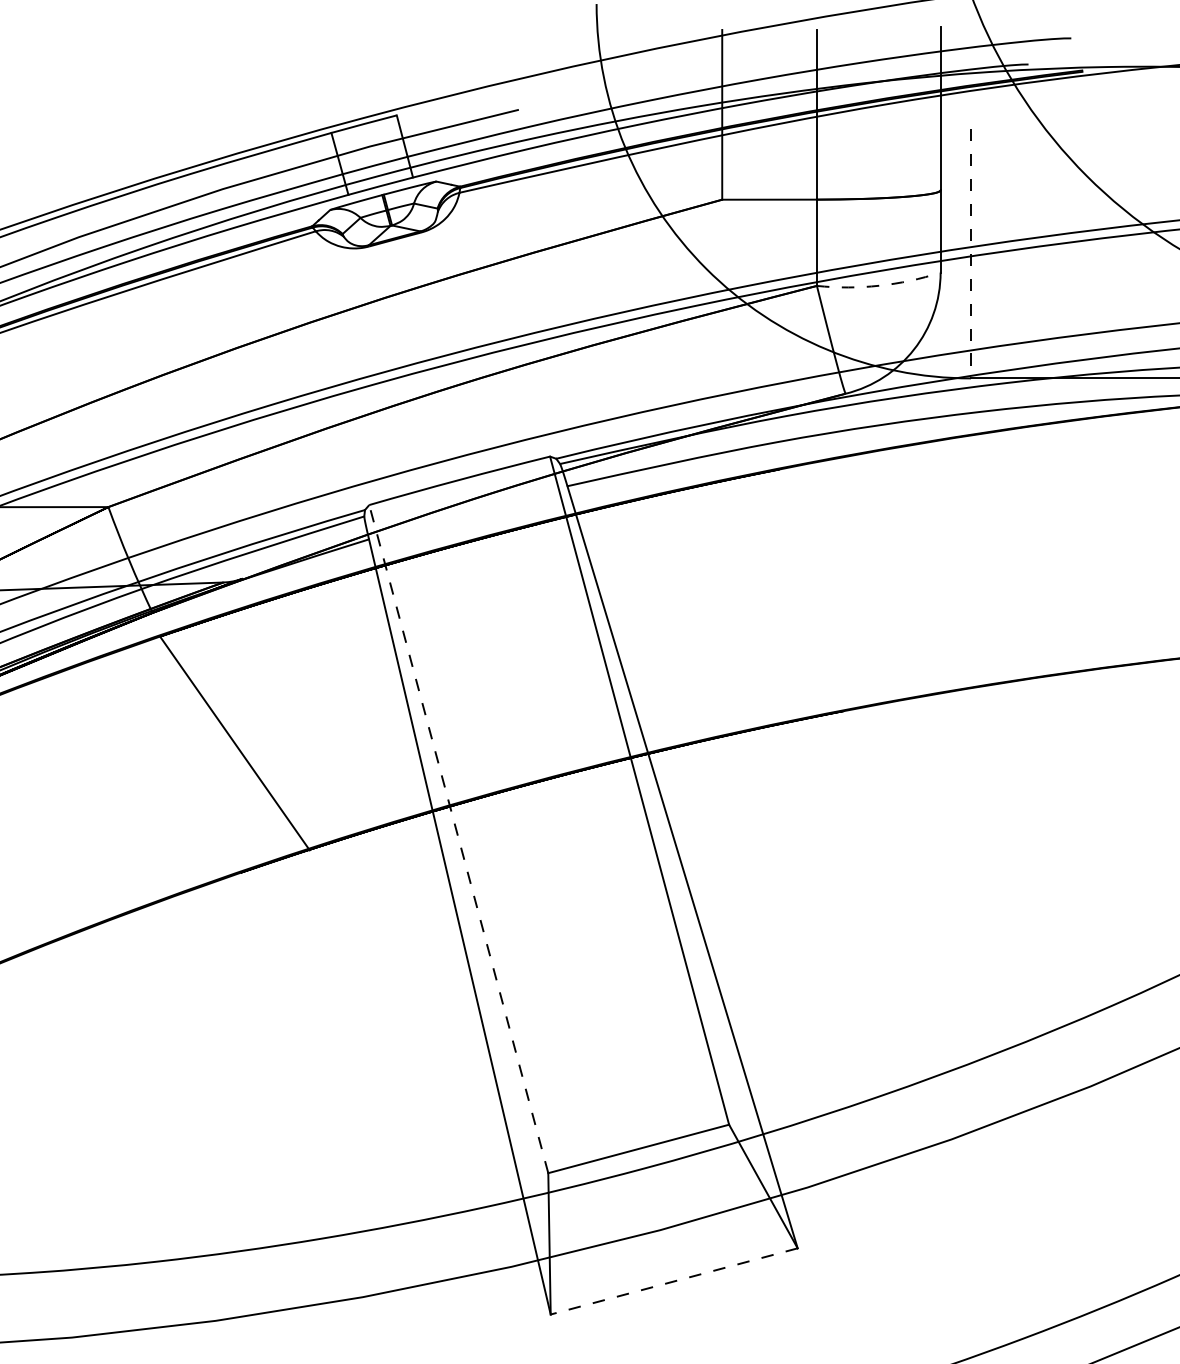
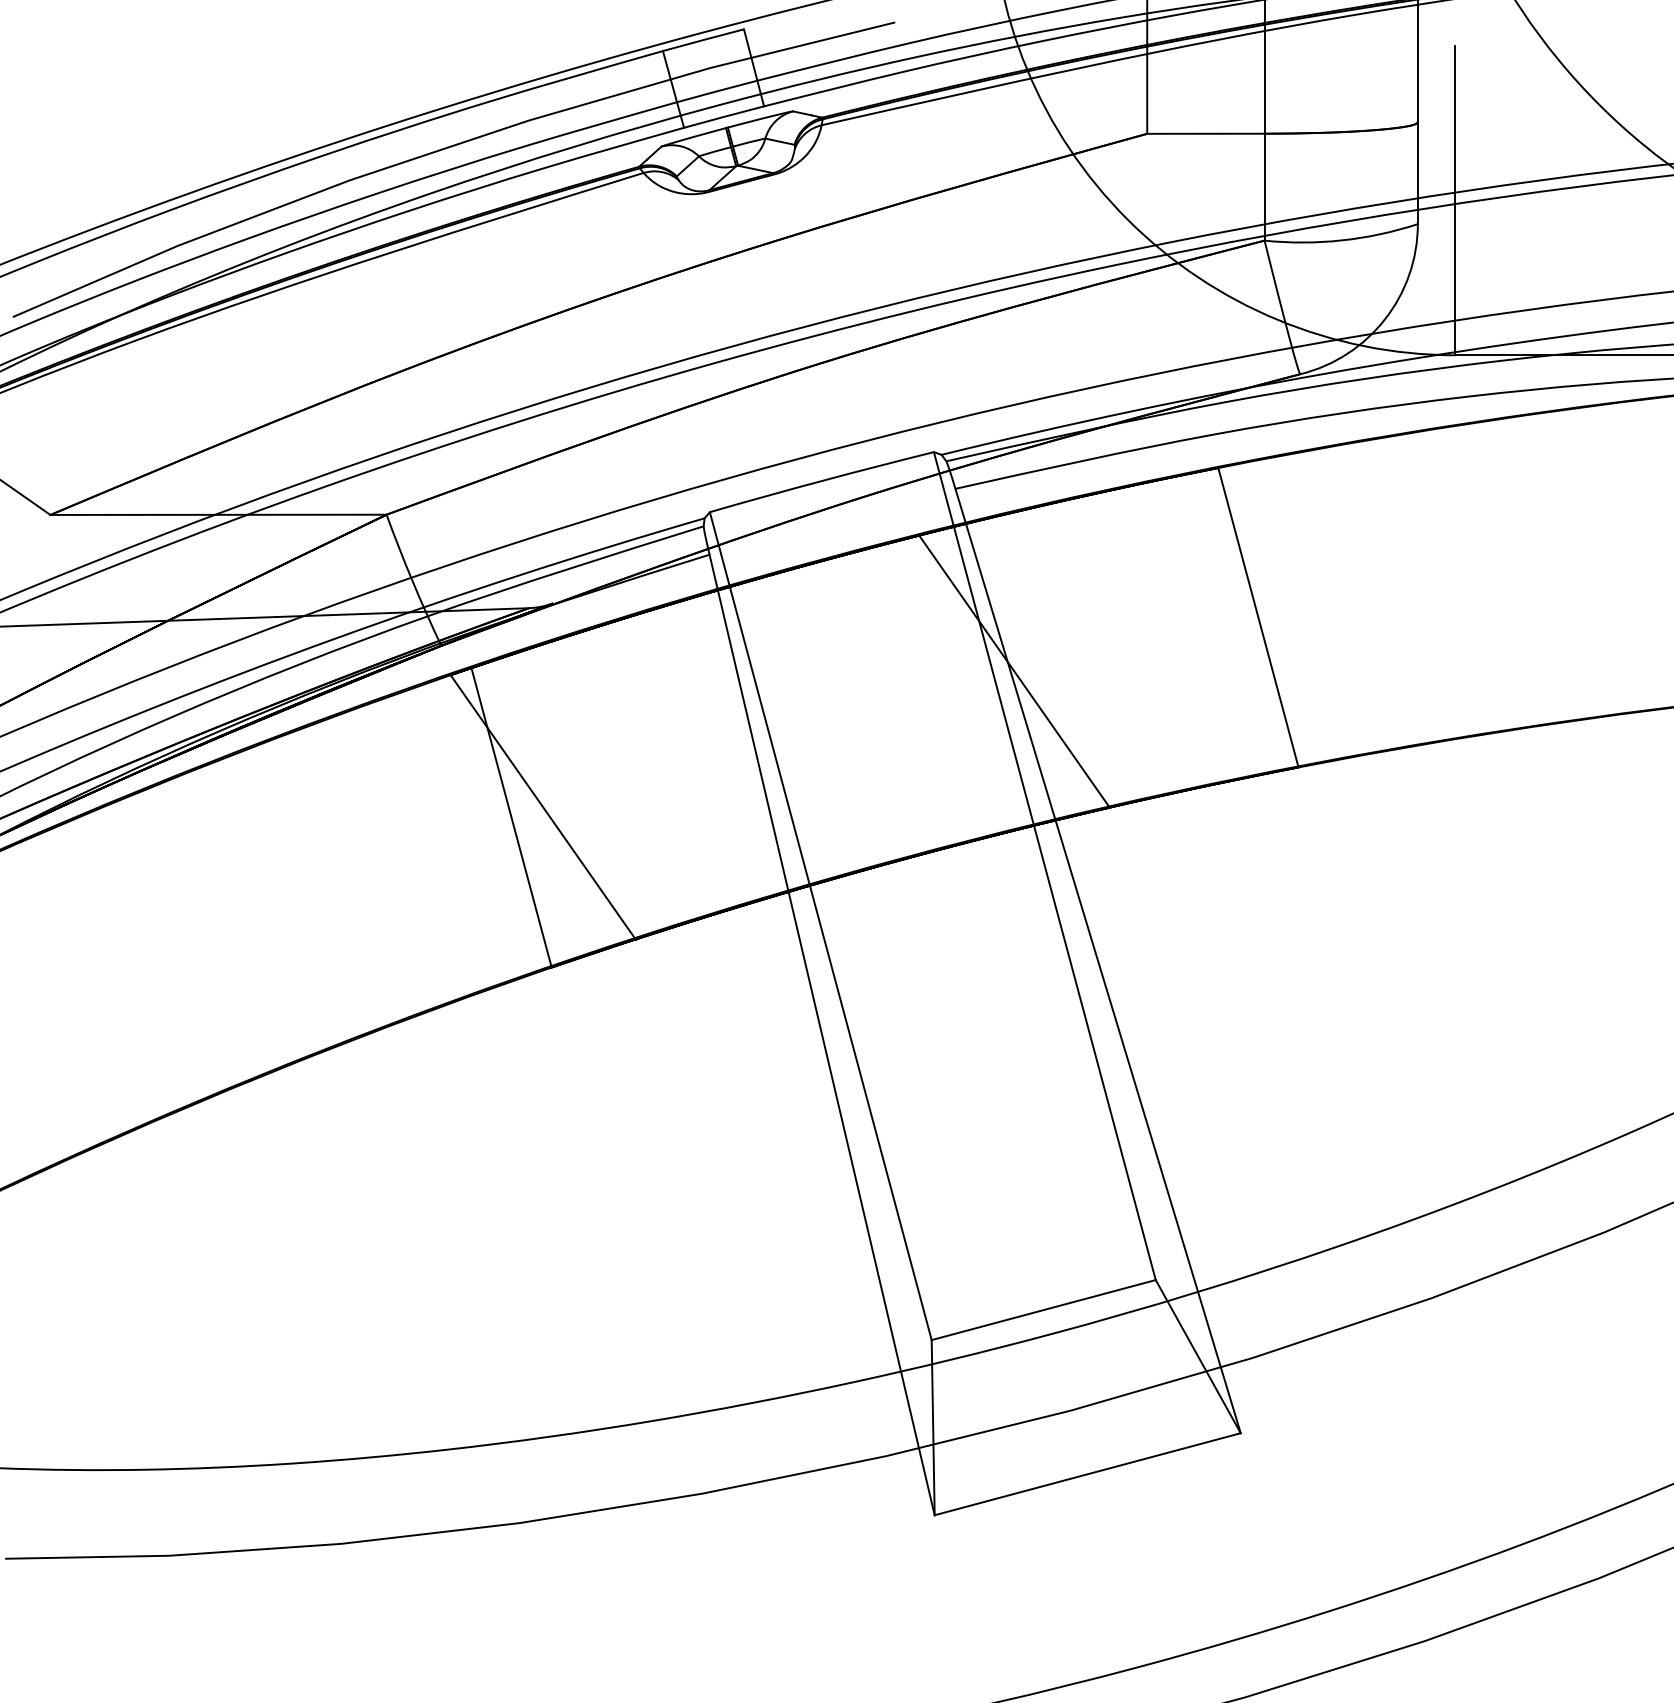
line: (971, 253) -> (1455, 200), dashed -> solid
arc: (879, 285) -> (1342, 240), dashed -> solid
line: (812, 590) -> (1258, 617), added
line: (615, 633) -> (1014, 671), added
line: (209, 751) -> (511, 817), added
line: (458, 839) -> (820, 926), dashed -> solid
line: (674, 1281) -> (1087, 1474), dashed -> solid

